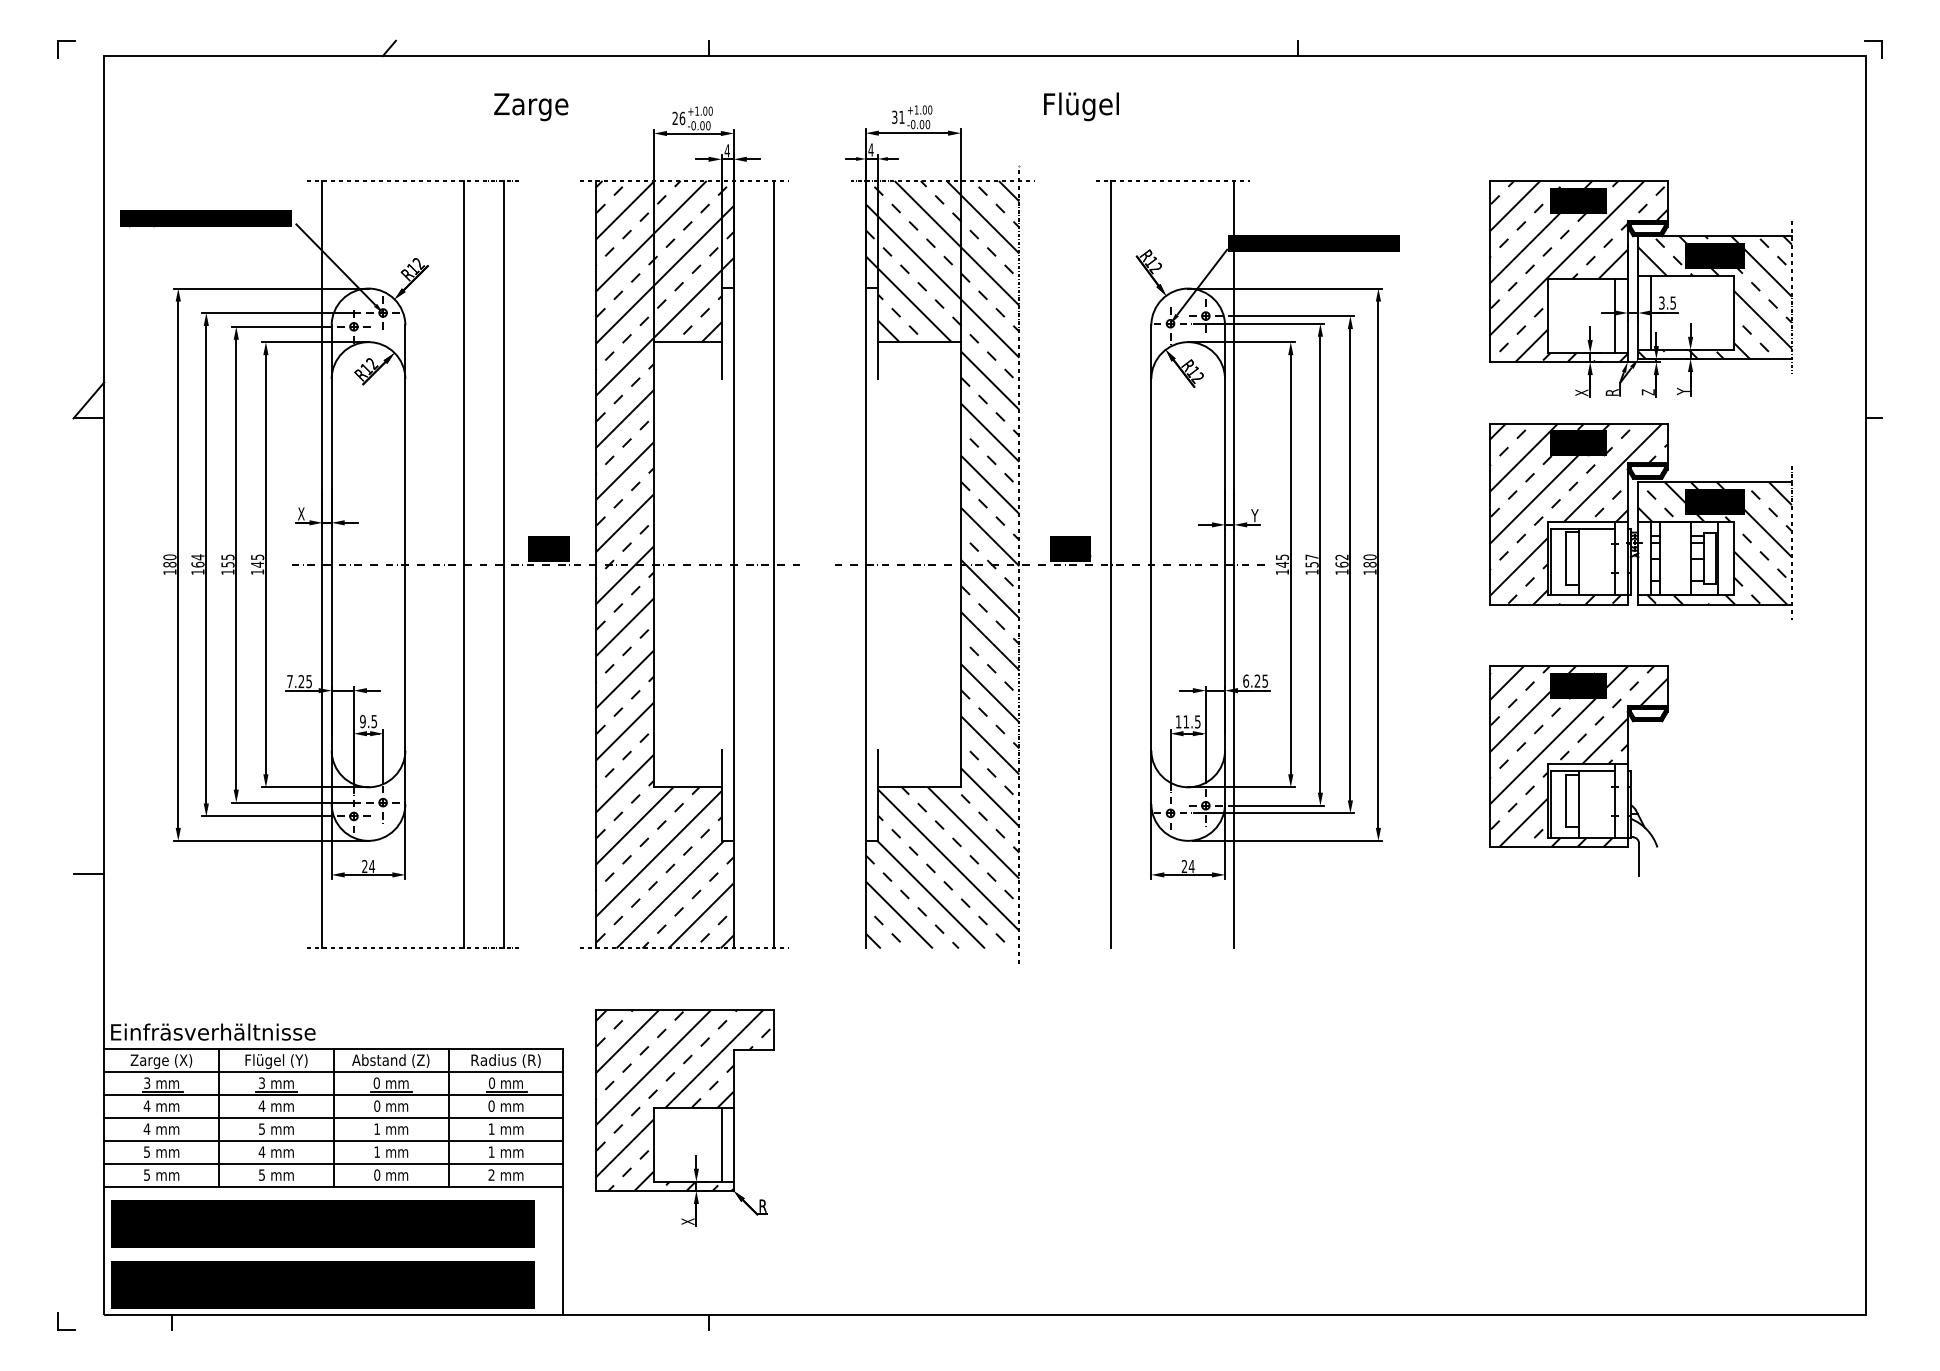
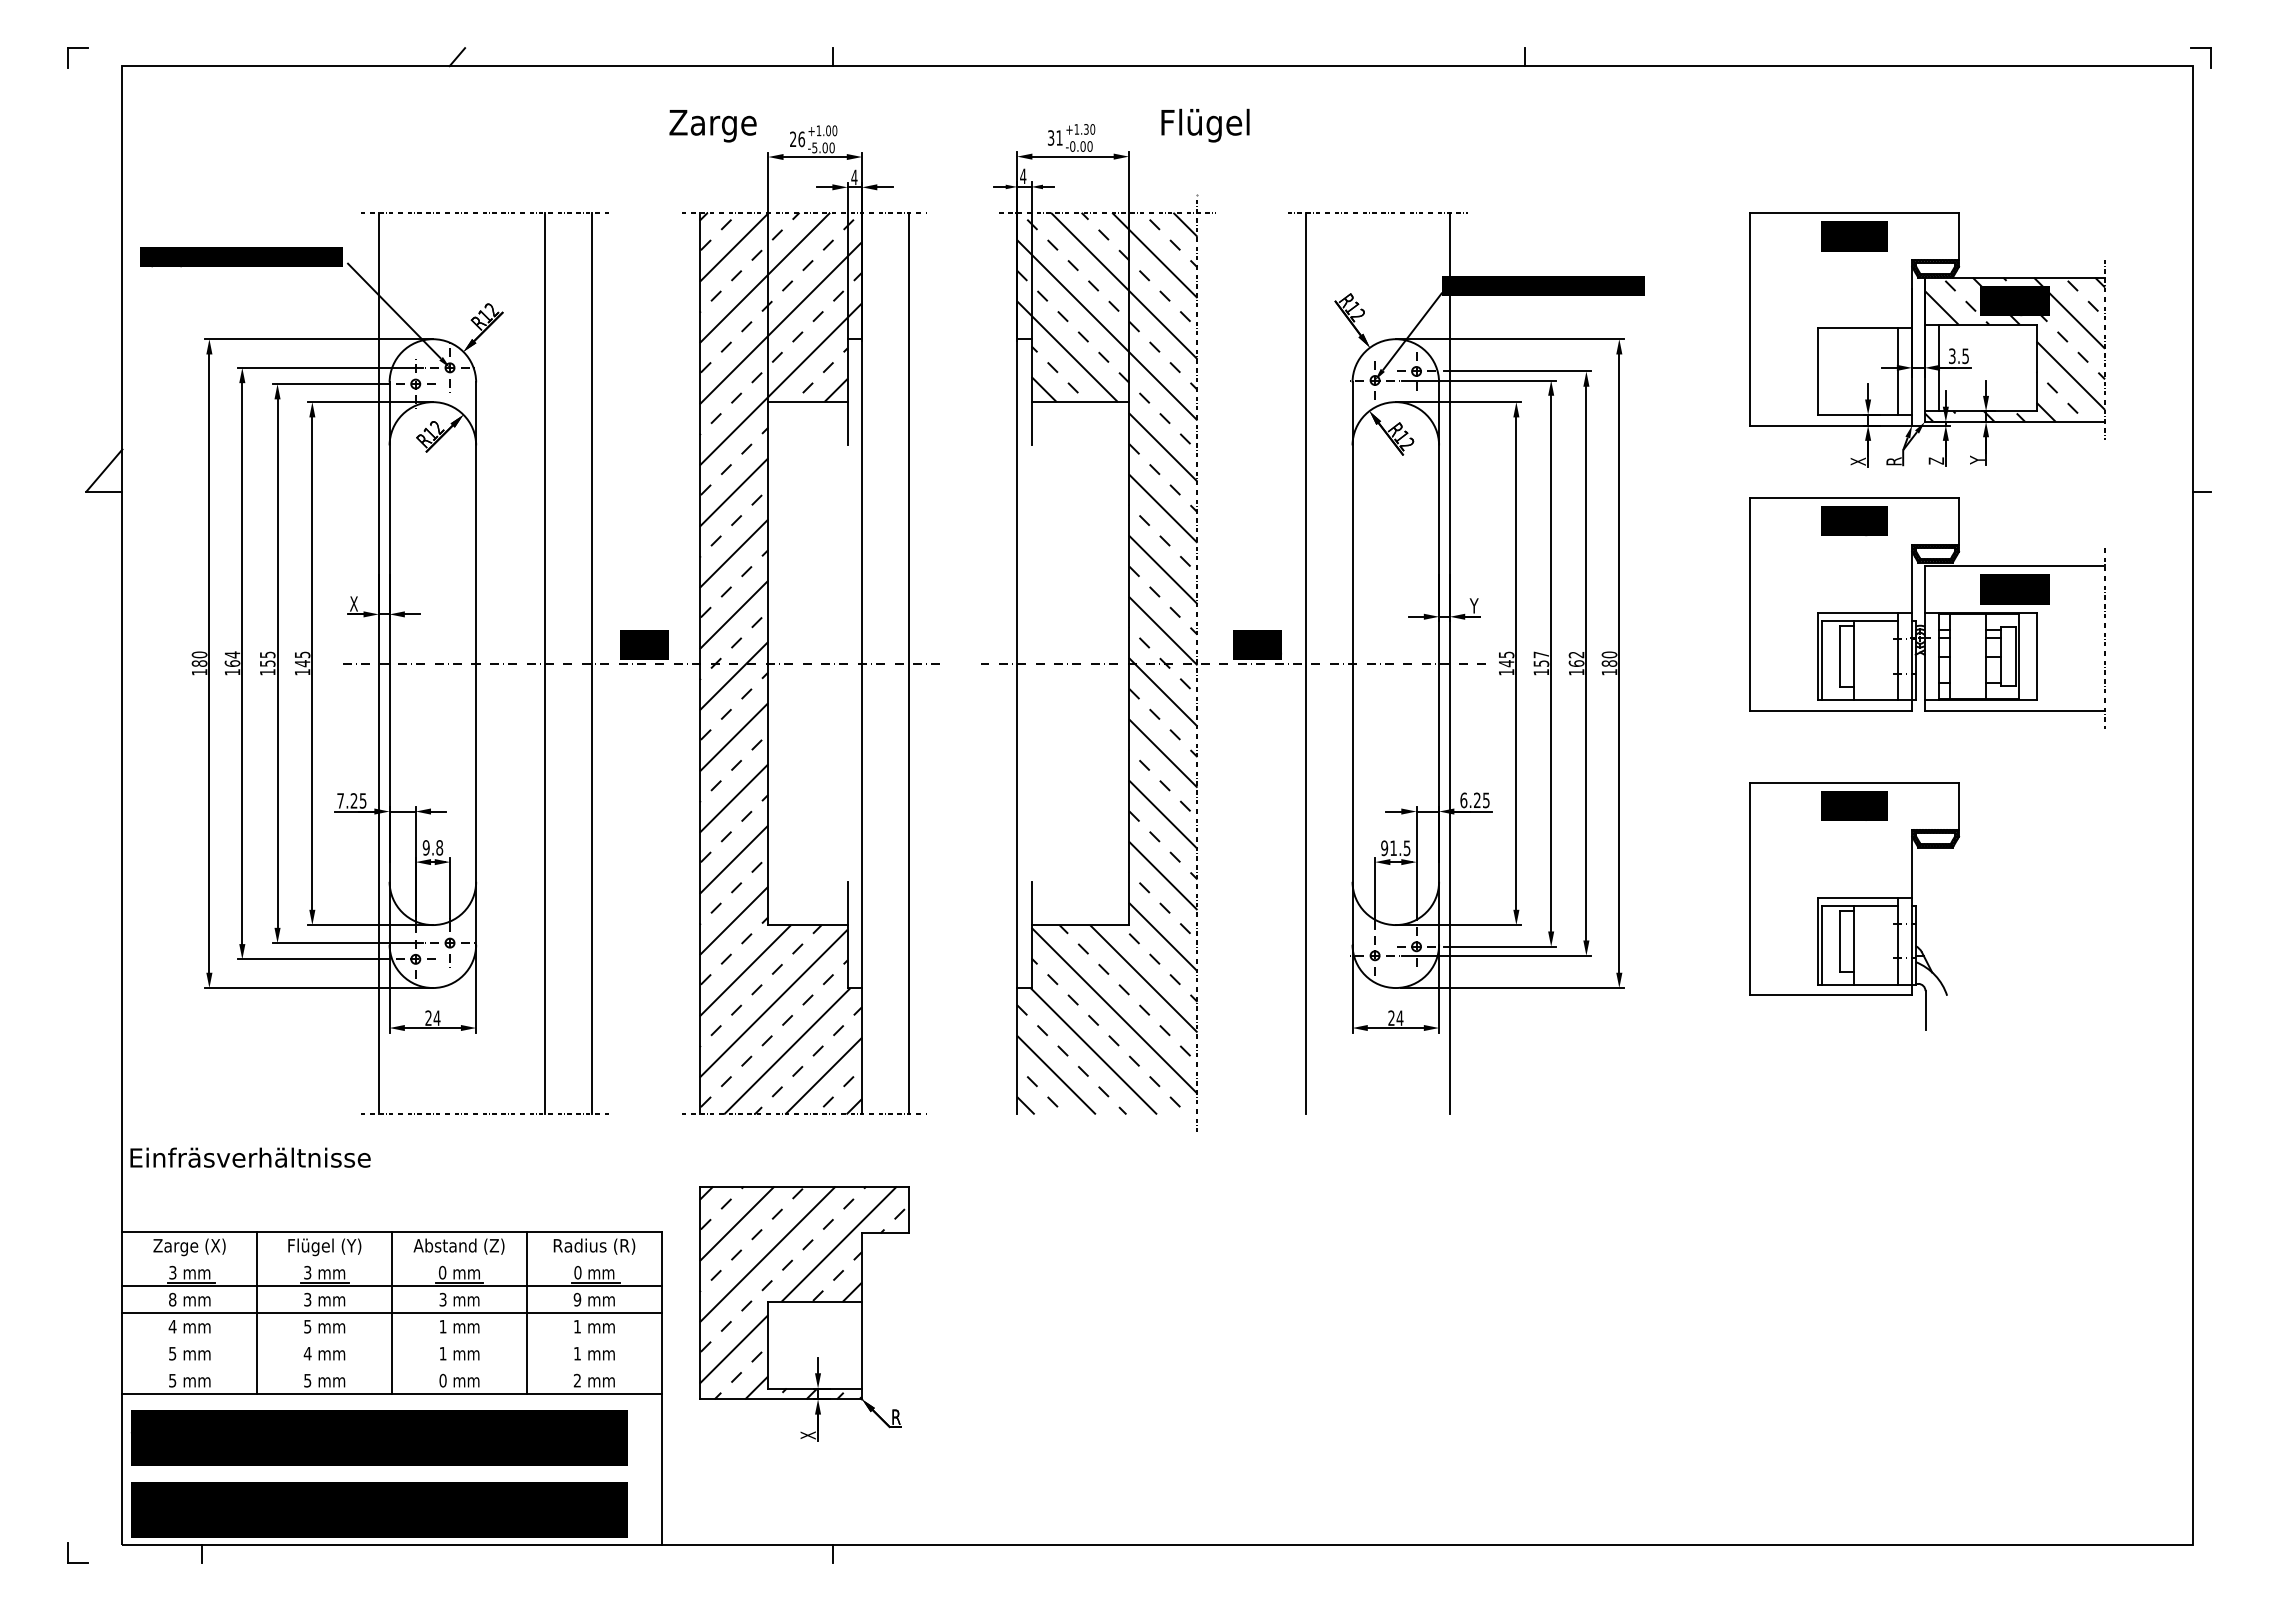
text: (1081, 106) -> (1205, 125), moved
text: (530, 107) -> (712, 126), moved
text: (924, 110) -> (1086, 129), +1.00 -> +1.30
text: (693, 125) -> (814, 147), -0.00 -> -5.00
hatch: (1578, 270) -> (1854, 318), removed
hatch: (1578, 513) -> (1854, 603), removed
hatch: (1714, 543) -> (2014, 638), removed
text: (374, 721) -> (439, 847), 9.5 -> 9.8
text: (1178, 722) -> (1384, 848), 11.5 -> 91.5
hatch: (1578, 756) -> (1854, 888), removed
line: (89, 874) -> (104, 1027), removed
text: (213, 1031) -> (250, 1157), moved
line: (333, 1071) -> (391, 1259), removed
text: (146, 1105) -> (172, 1299), 4 -> 8
text: (261, 1105) -> (307, 1299), 4 -> 3
text: (376, 1105) -> (442, 1299), 0 -> 3
text: (491, 1105) -> (577, 1299), 0 -> 9
line: (333, 1140) -> (391, 1340), removed
line: (721, 1144) -> (847, 1344), removed
line: (333, 1163) -> (391, 1367), removed

